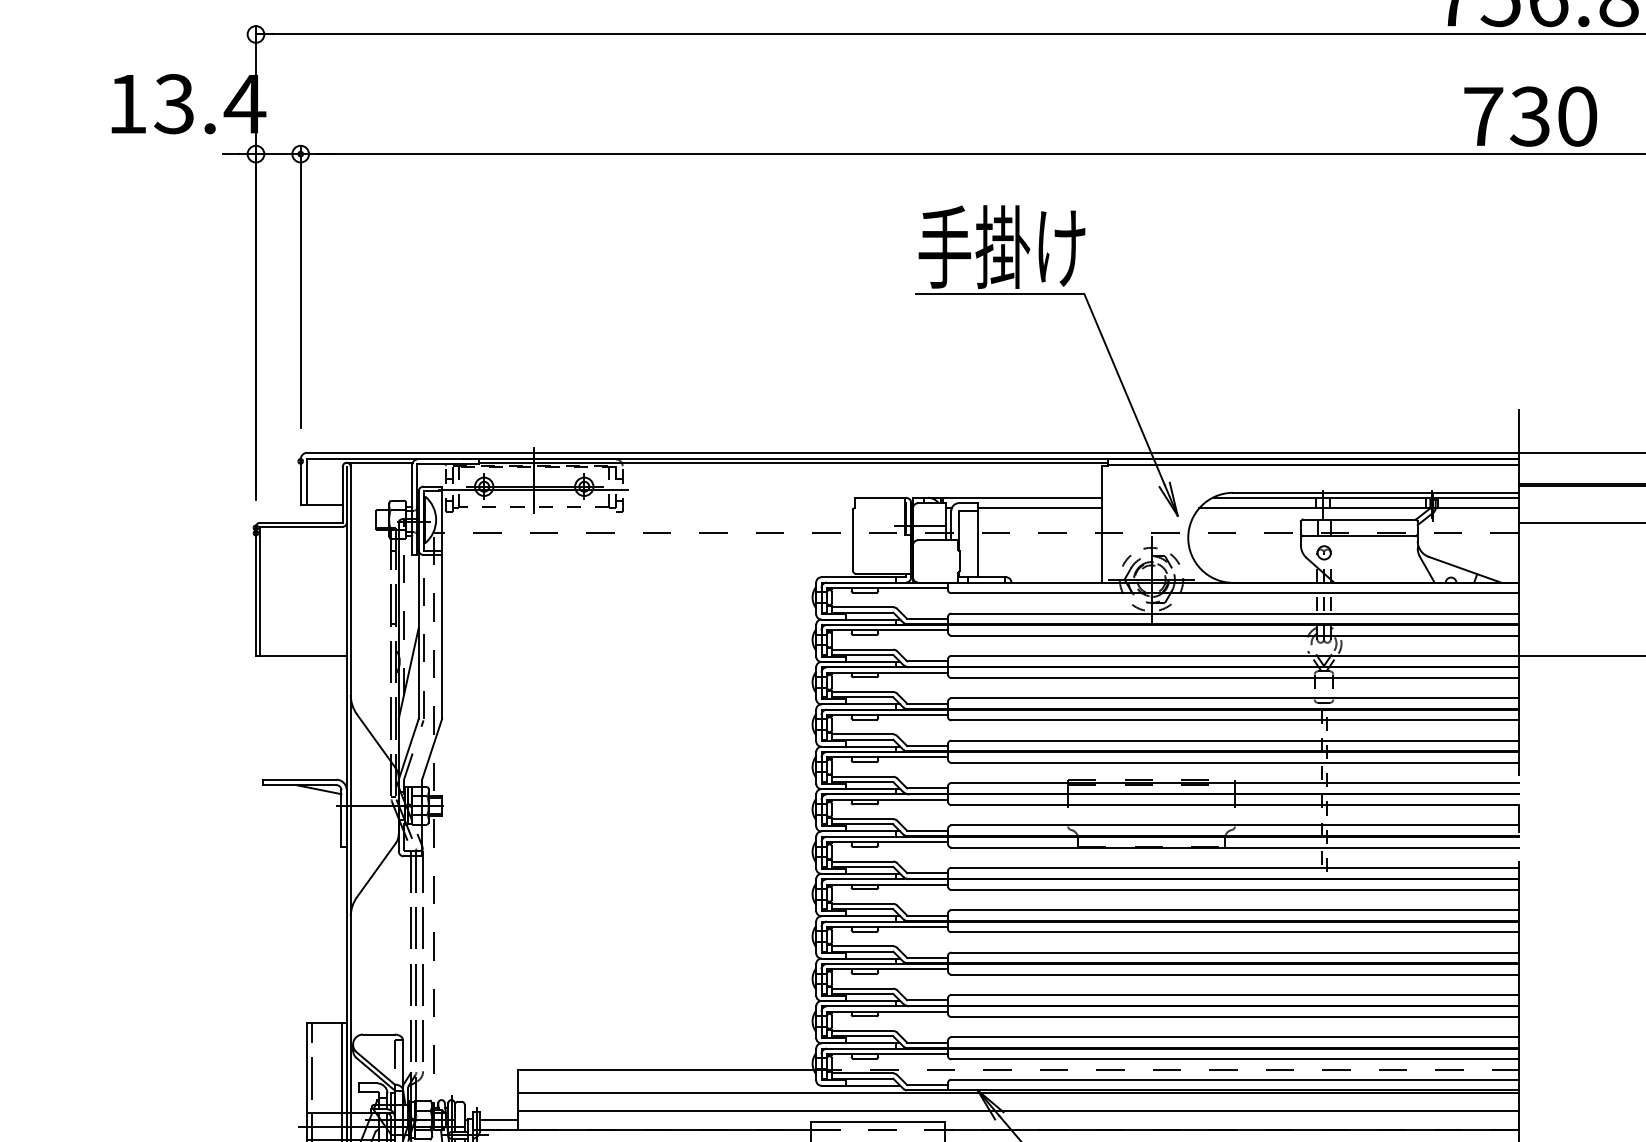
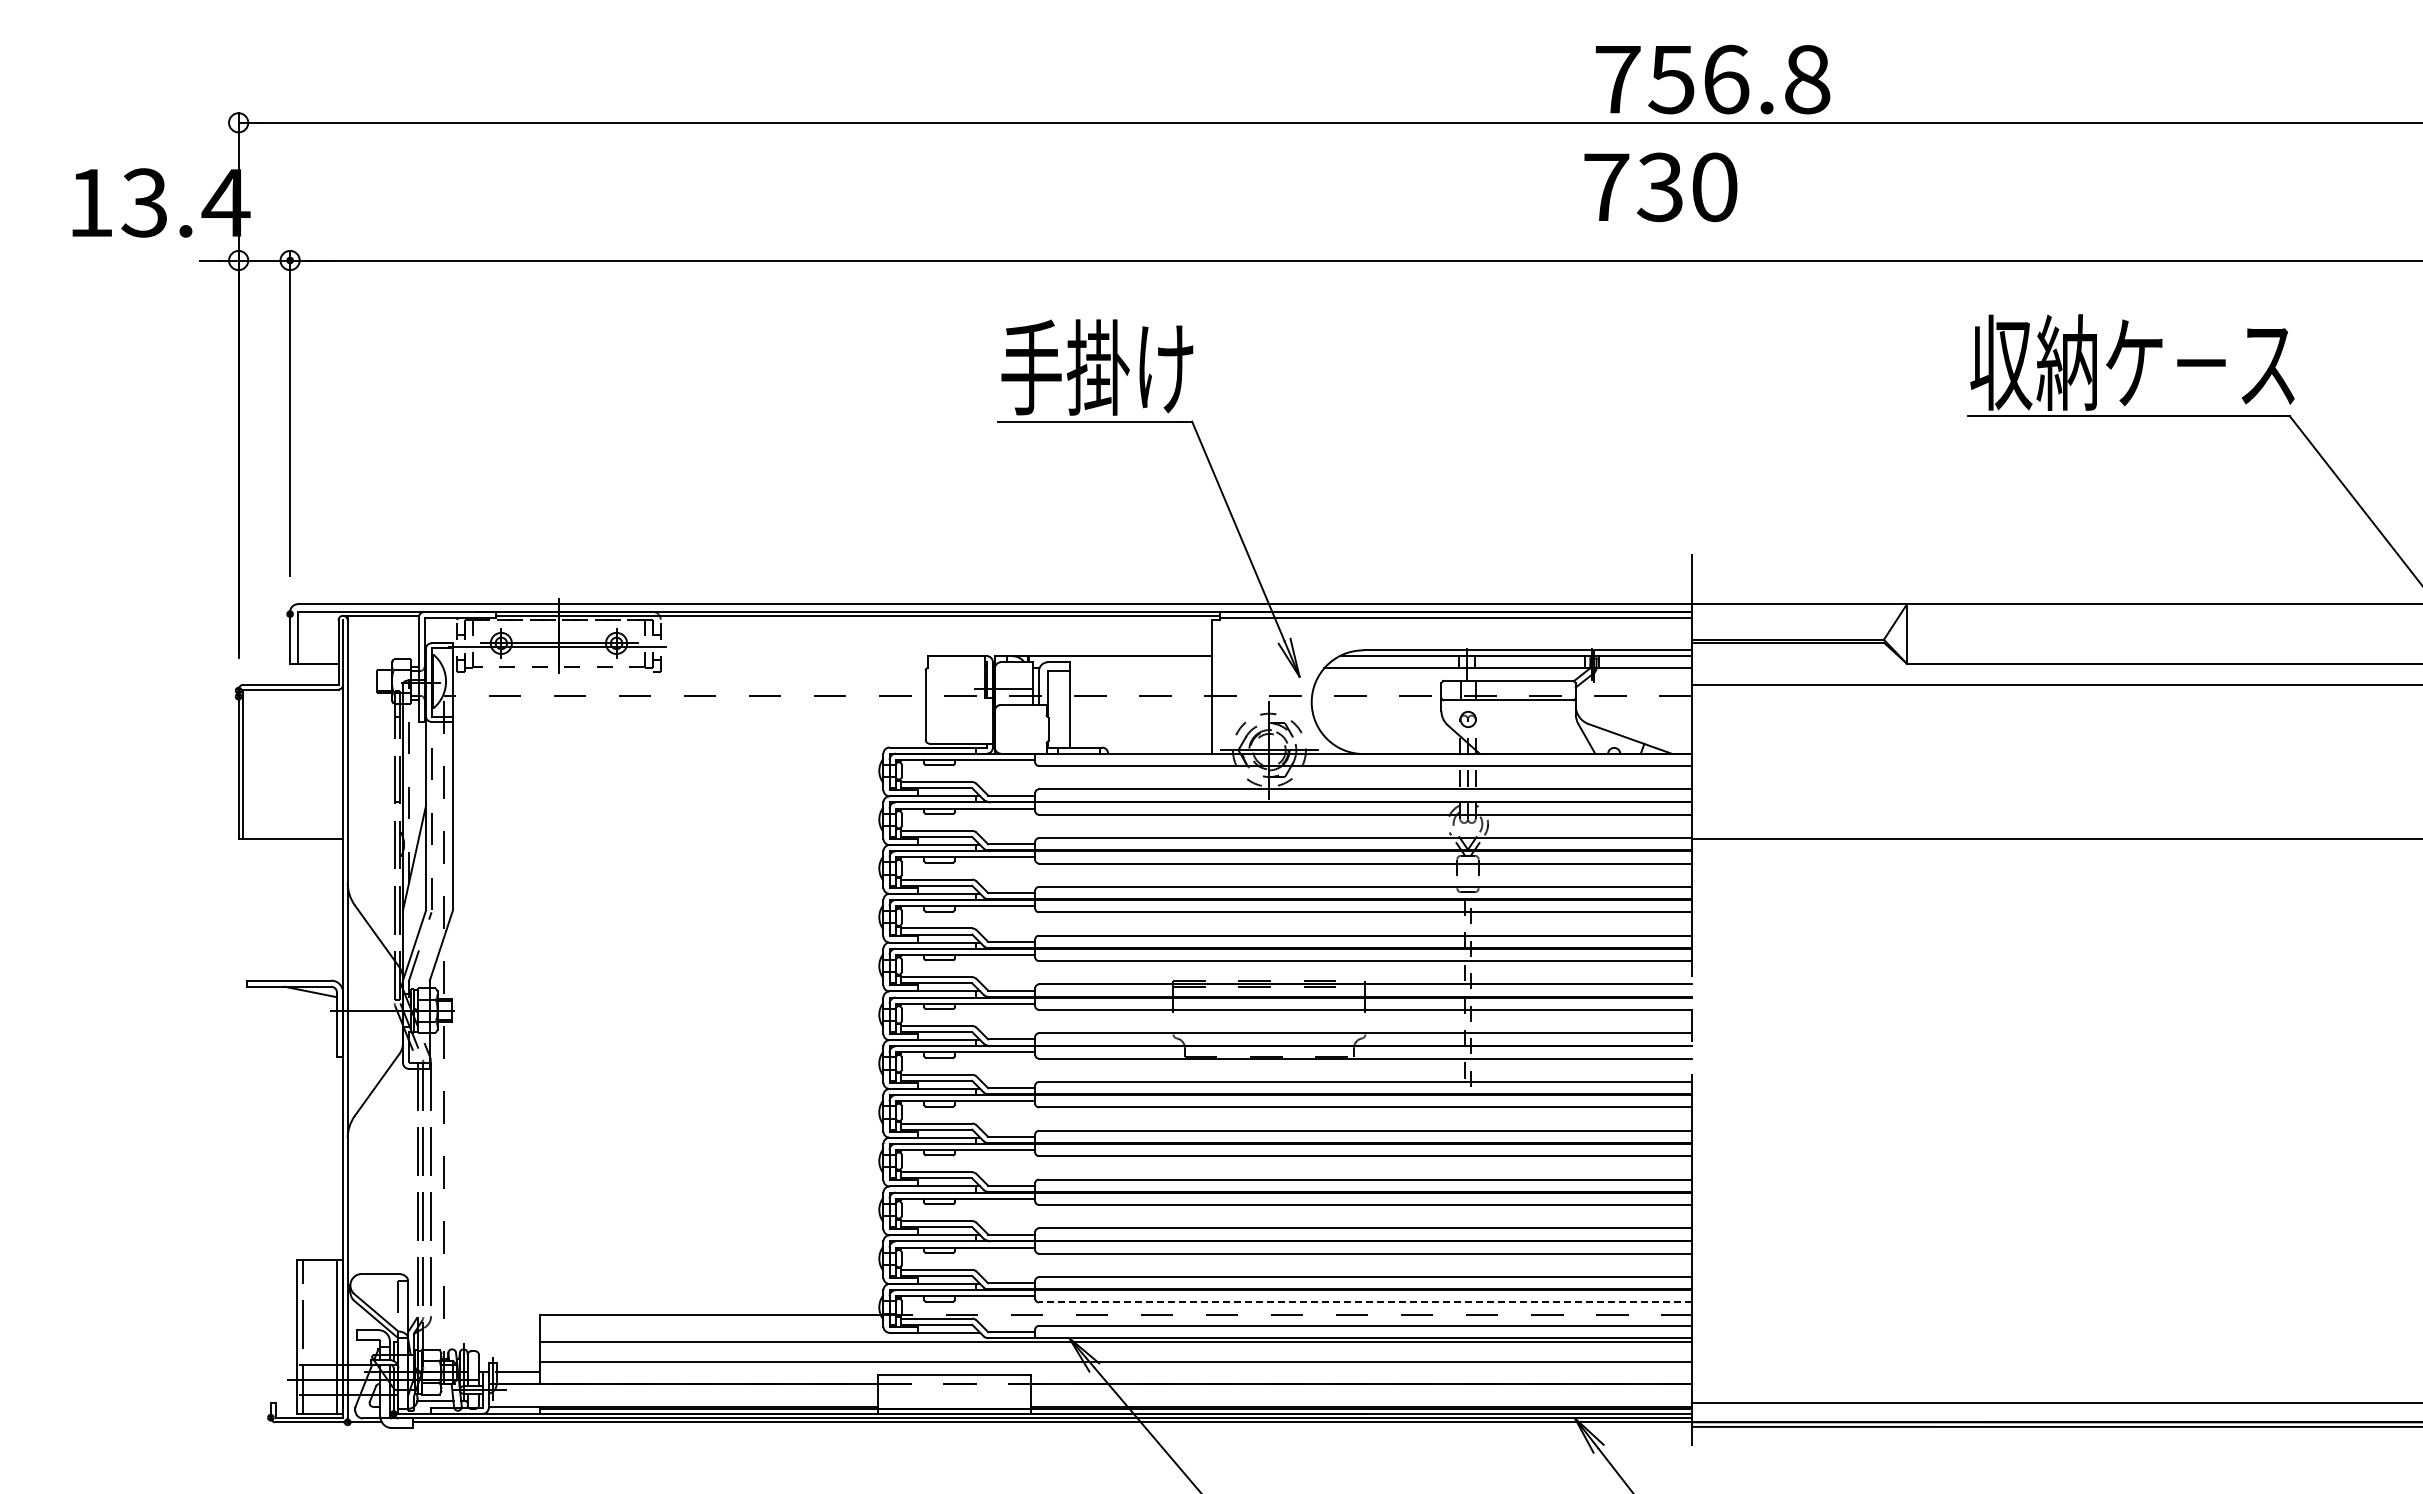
text: (1530, 116) -> (1660, 187), moved
line: (1039, 508) -> (1140, 668), removed
line: (1234, 1059) -> (1364, 1302), solid -> dashed

